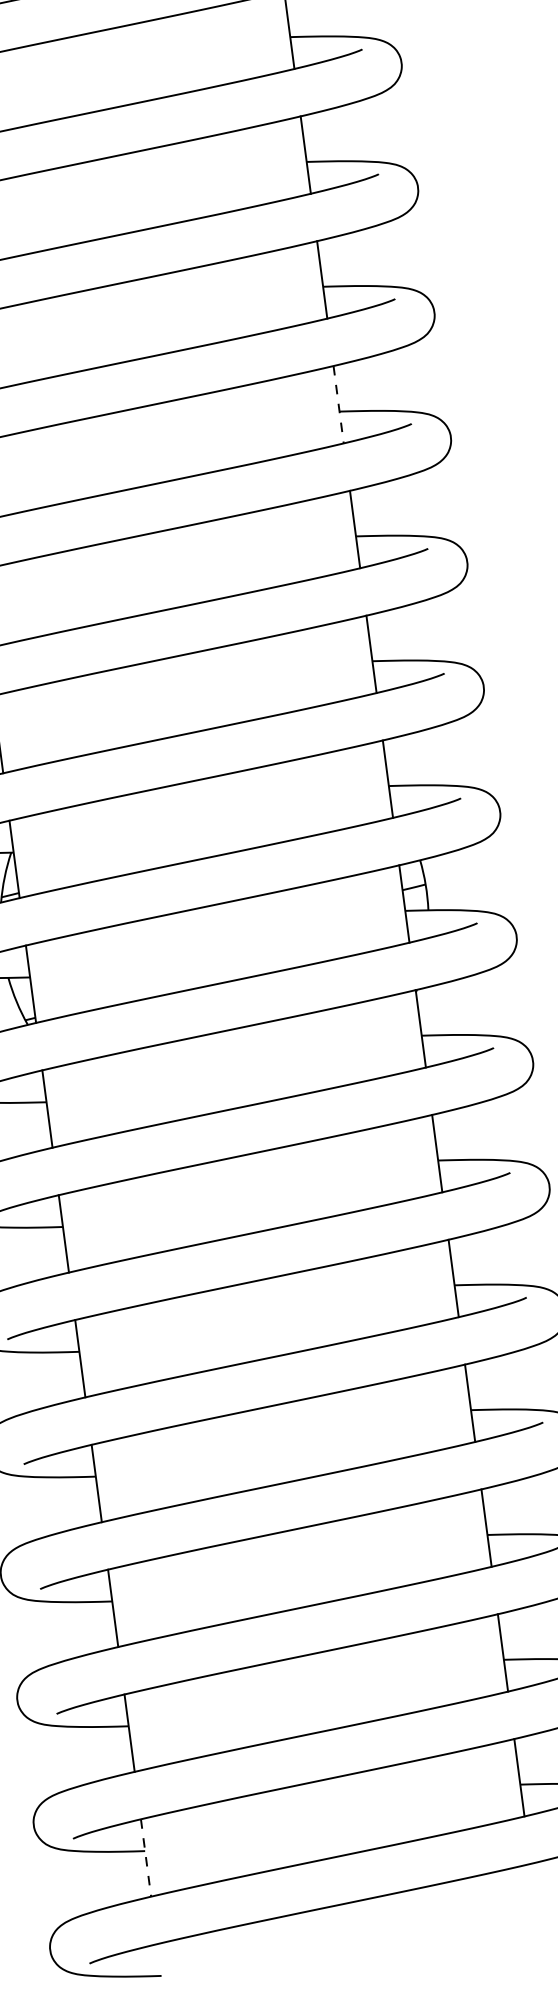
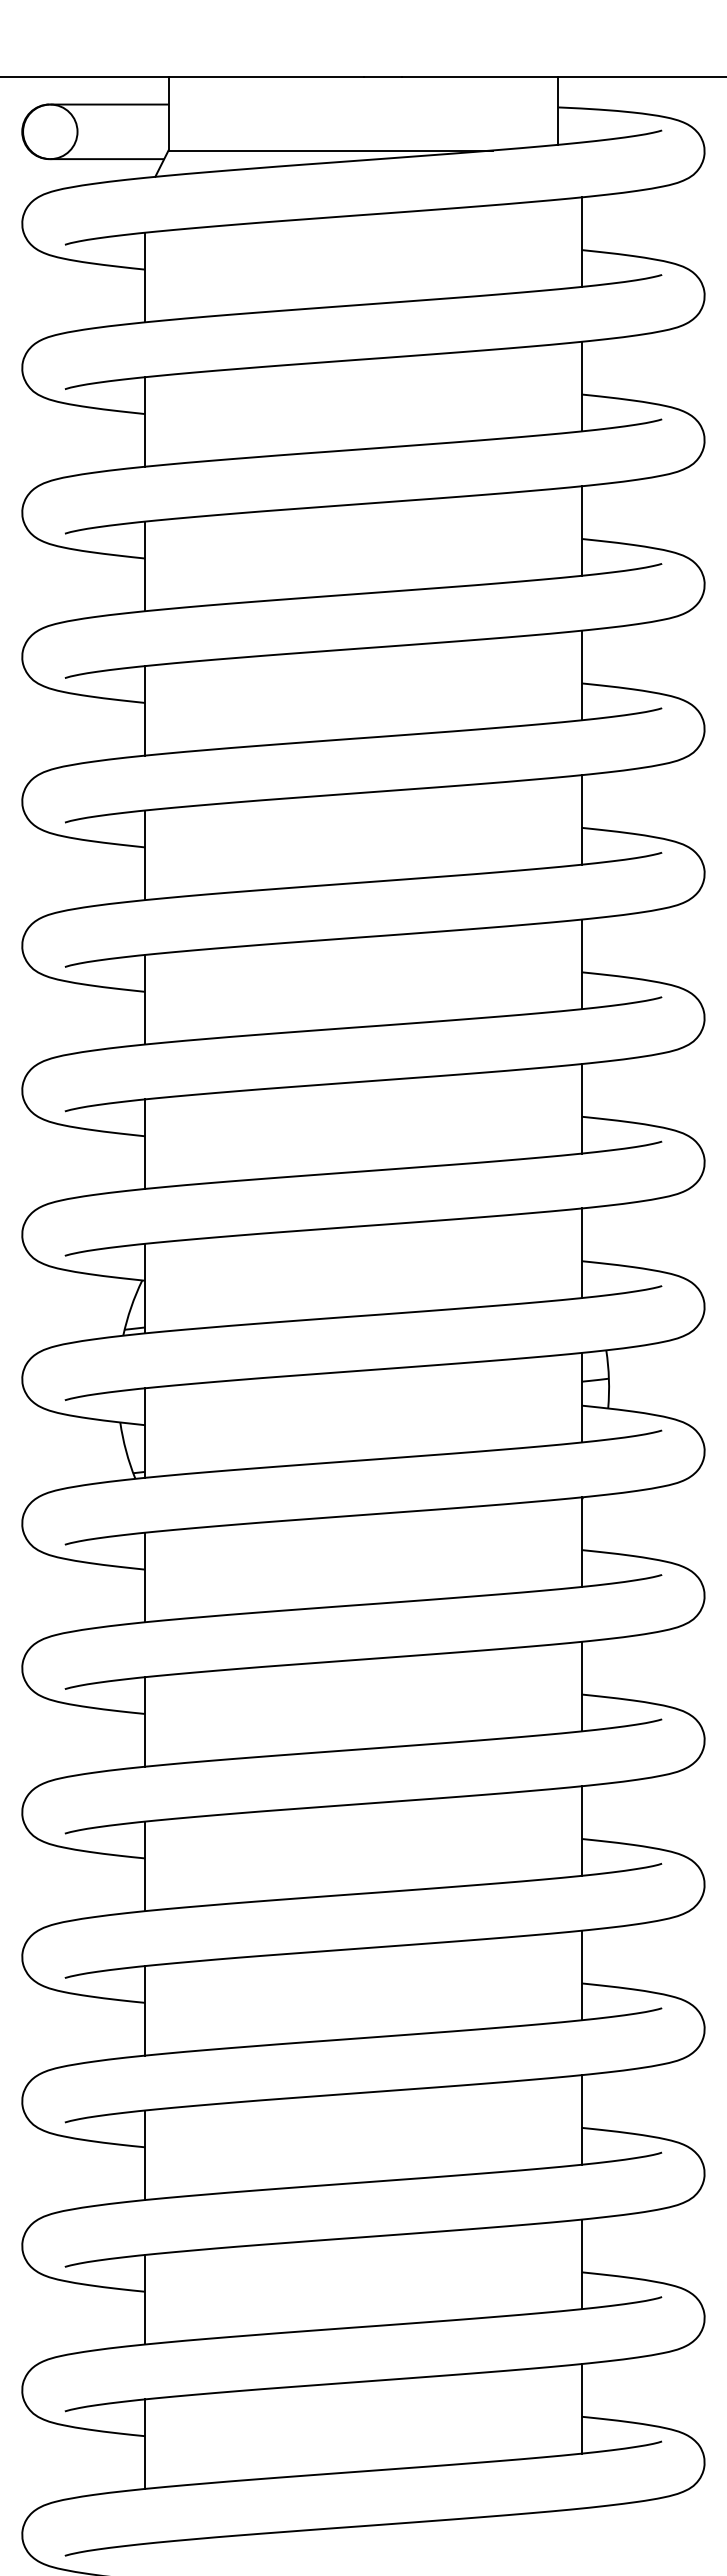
line: (338, 404) -> (581, 819), dashed -> solid
line: (146, 1858) -> (145, 2444), dashed -> solid

